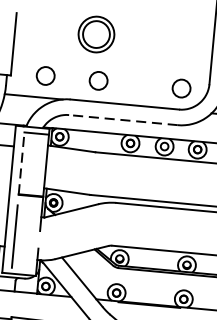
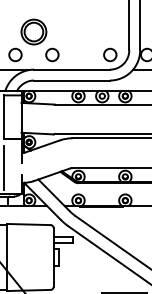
part: (95, 33) -> (33, 31), moved
line: (124, 120) -> (72, 80), dashed -> solid
line: (21, 162) -> (4, 116), dashed -> solid

